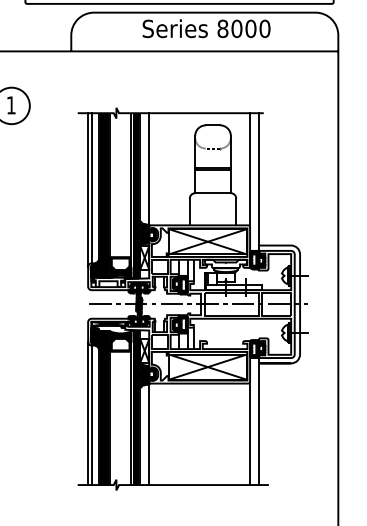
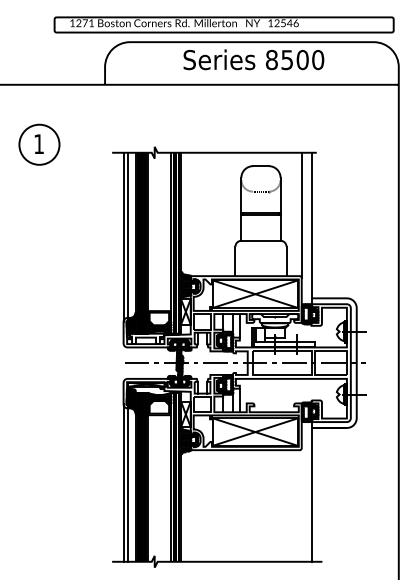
text: (237, 28) -> (287, 59), 8000 -> 8500
line: (148, 169) -> (190, 214), removed
line: (249, 432) -> (301, 504), removed
line: (148, 433) -> (190, 505), removed

